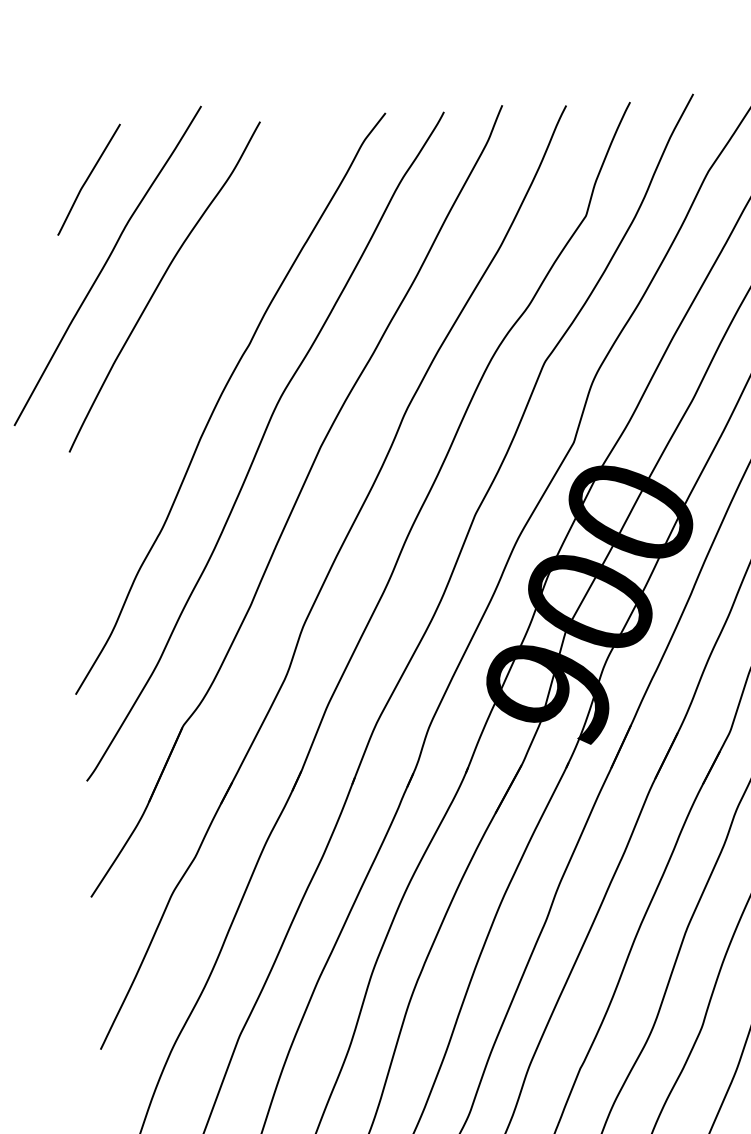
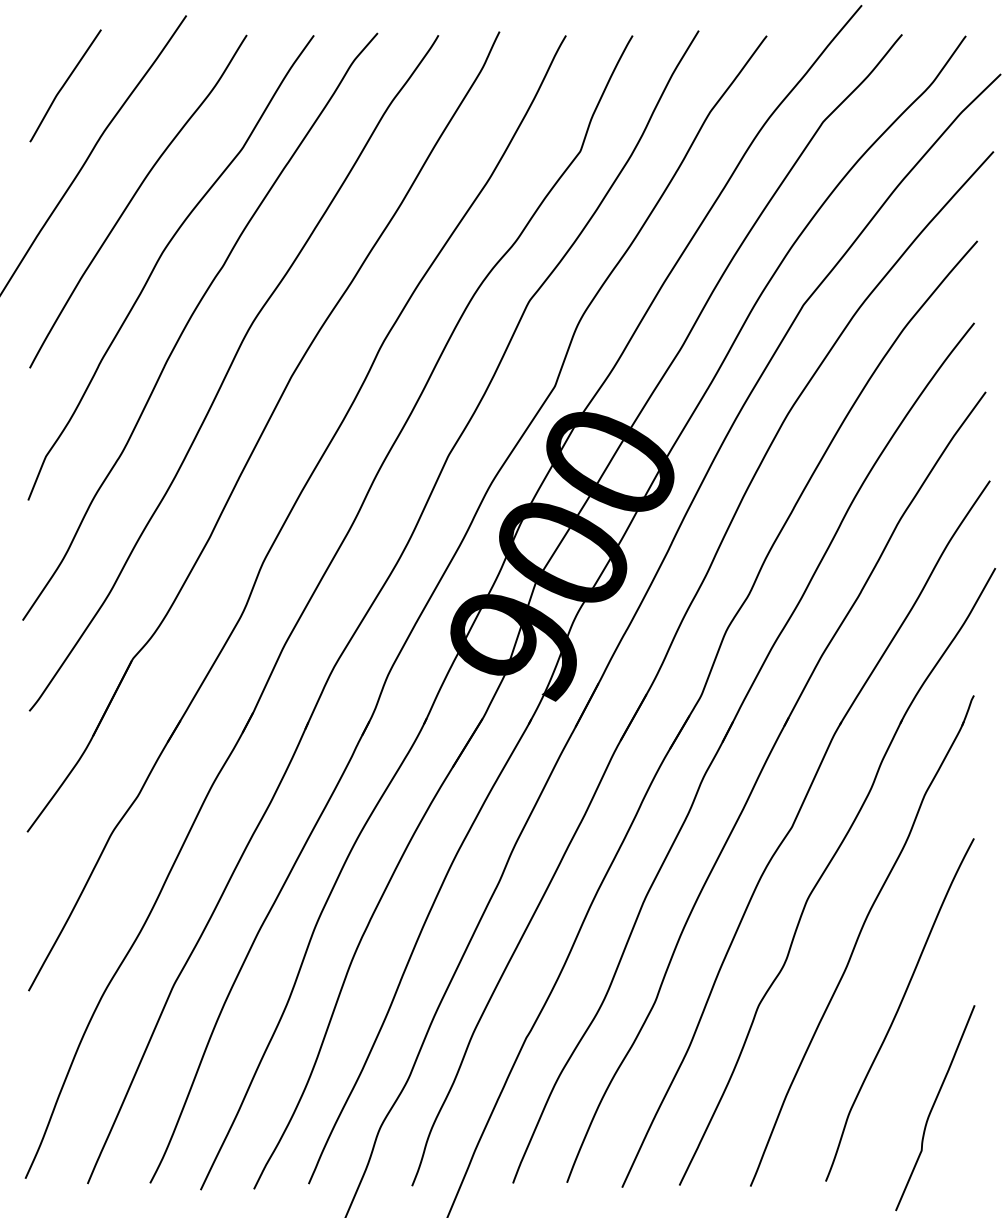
curve: (187, 344) -> (158, 262), added

